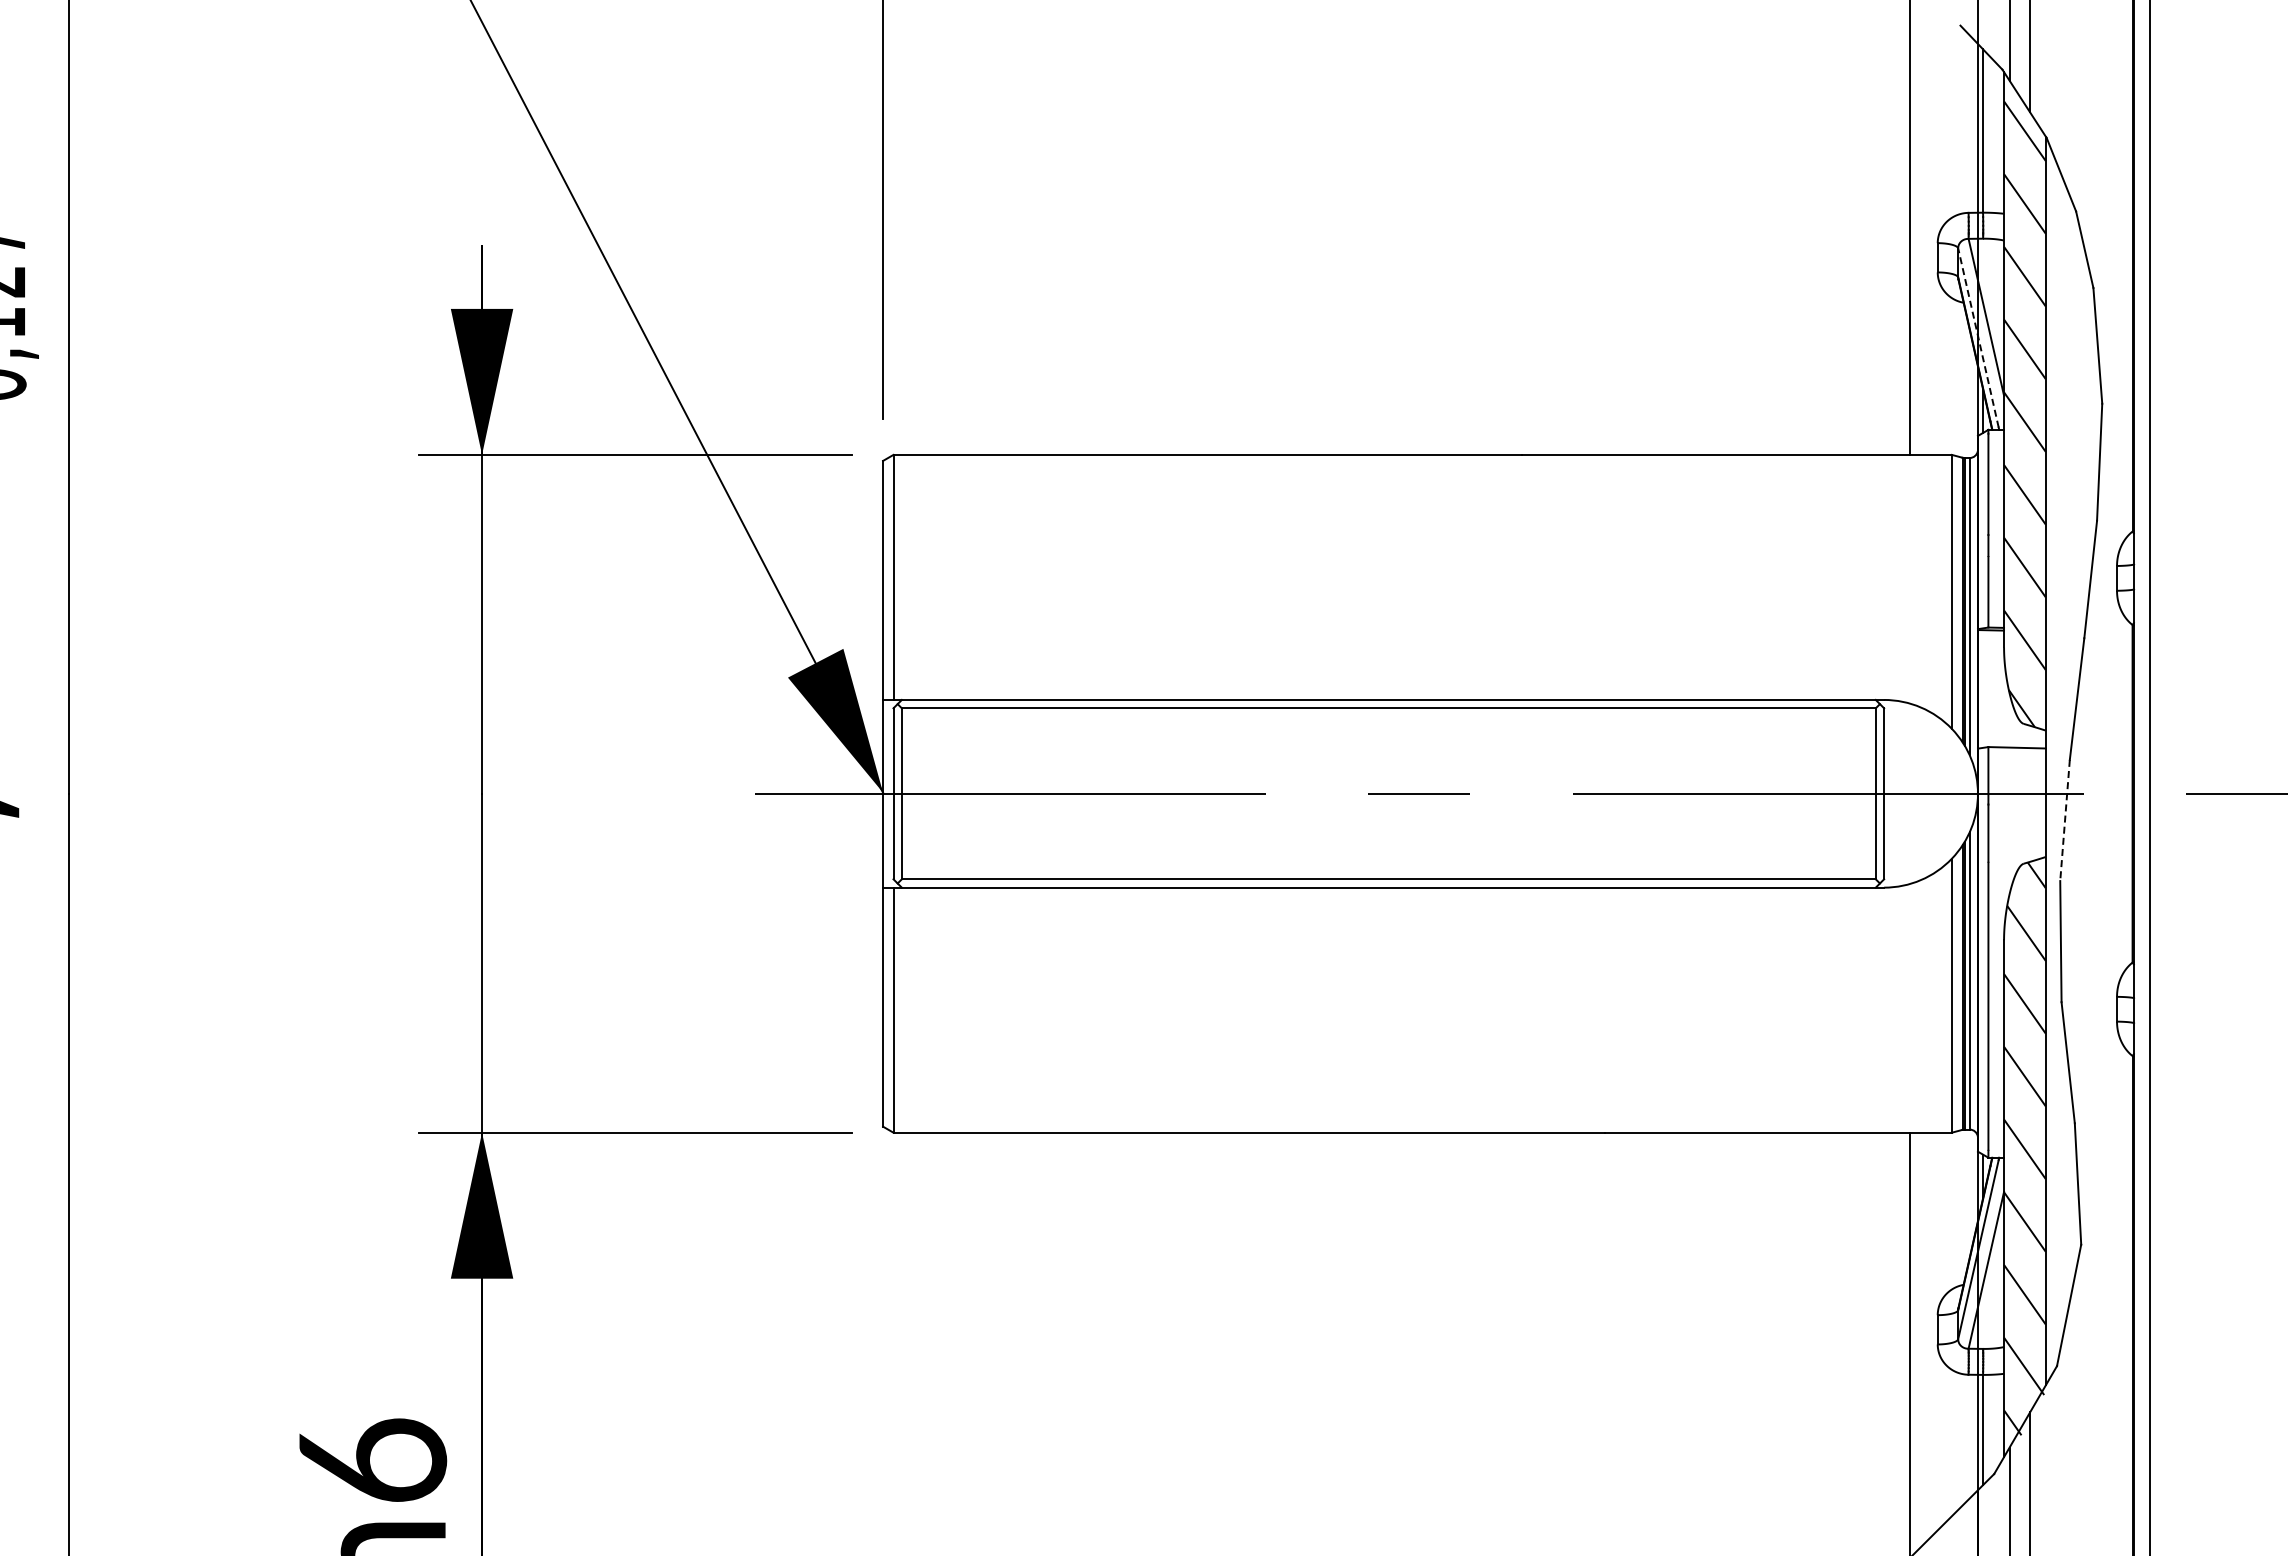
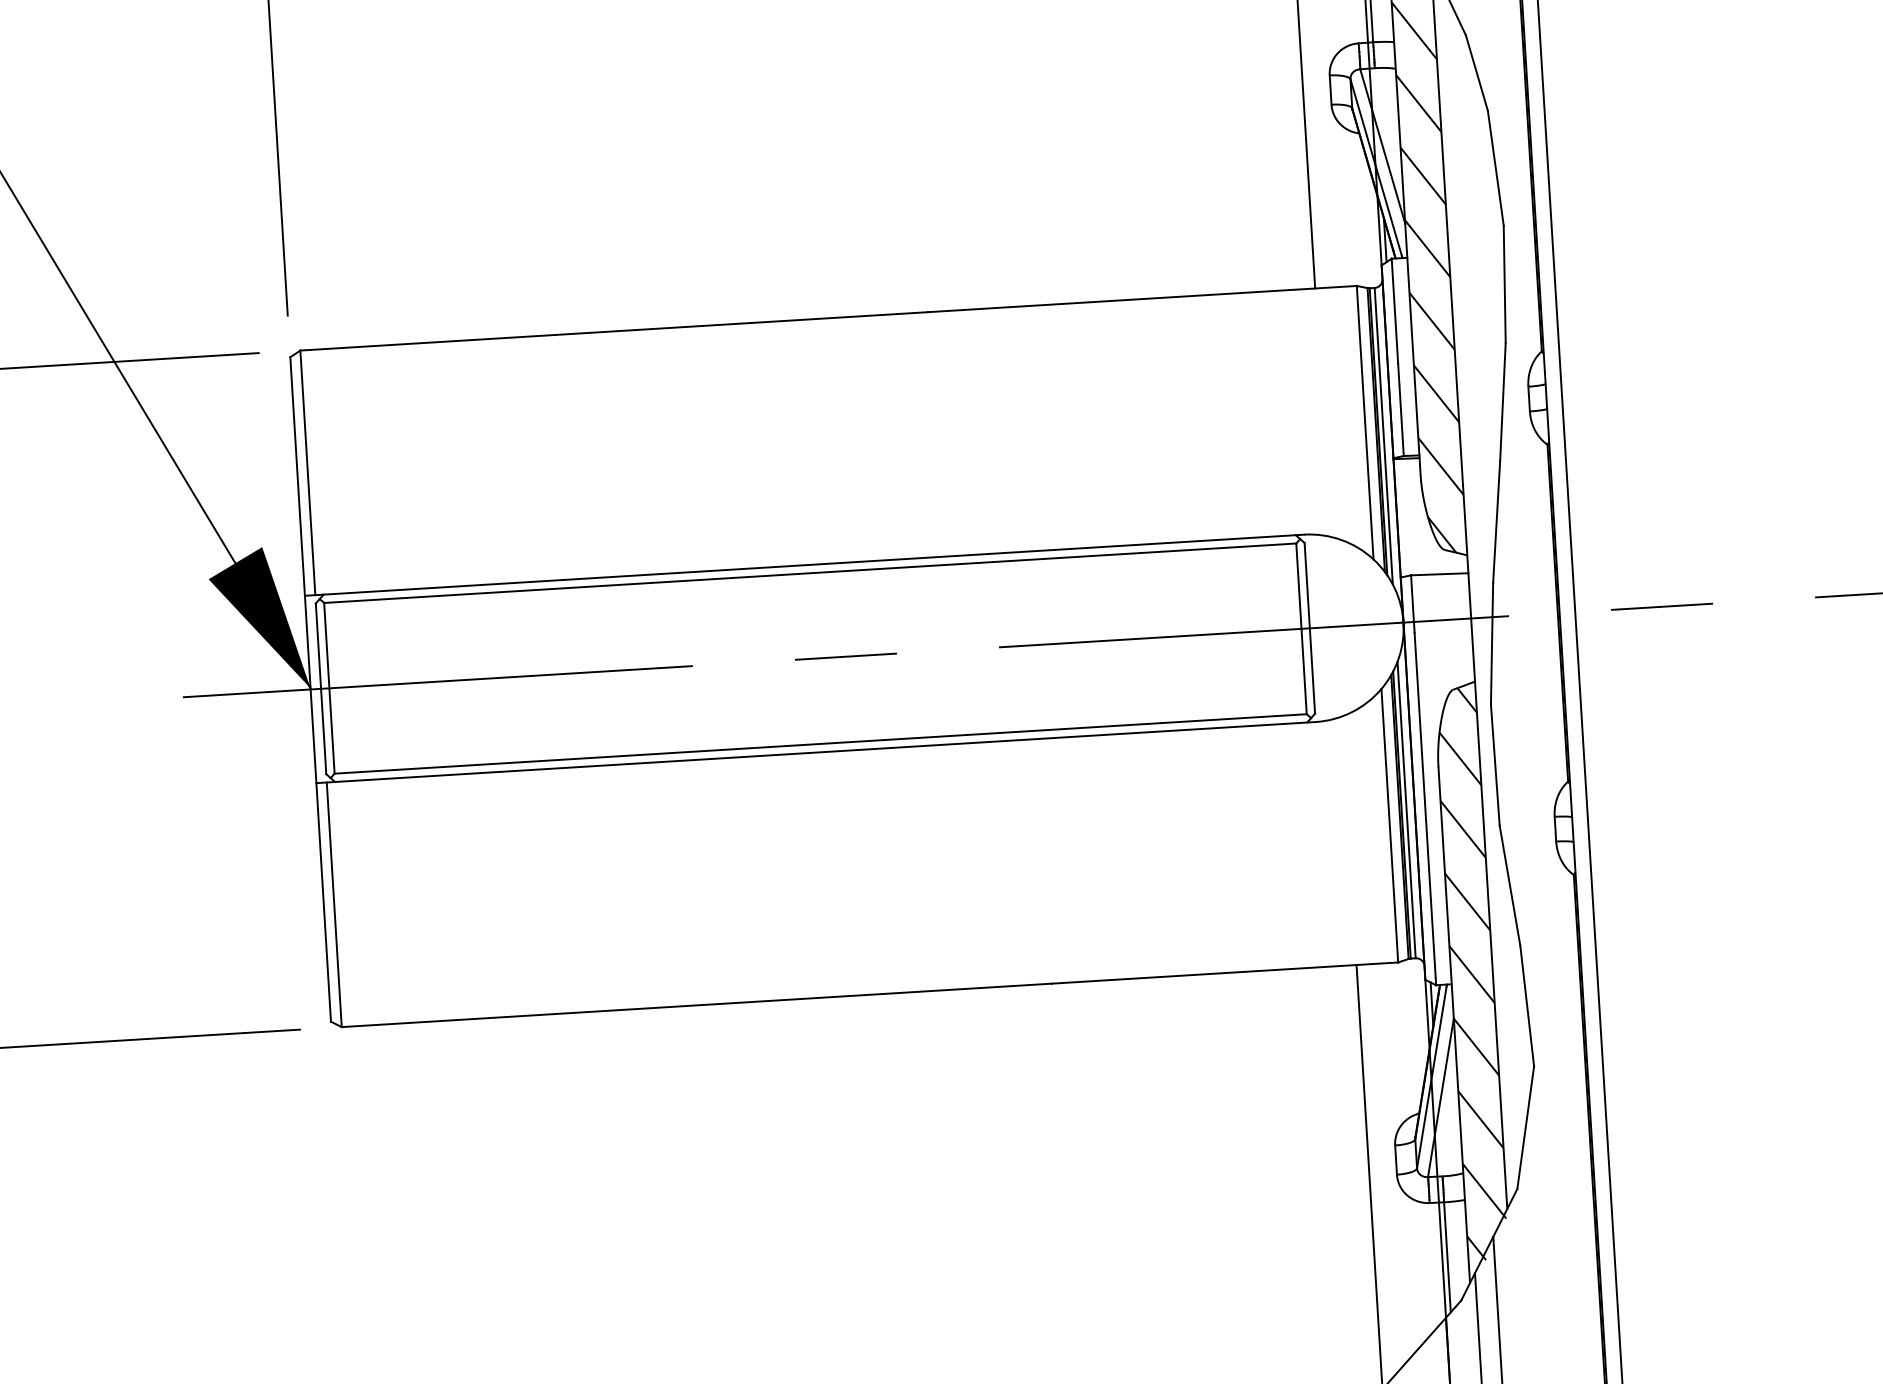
line: (1978, 337) -> (1376, 167), dashed -> solid
line: (2065, 820) -> (1492, 643), dashed -> solid

